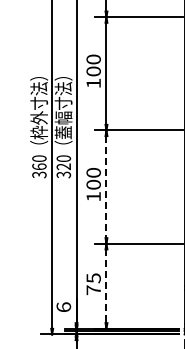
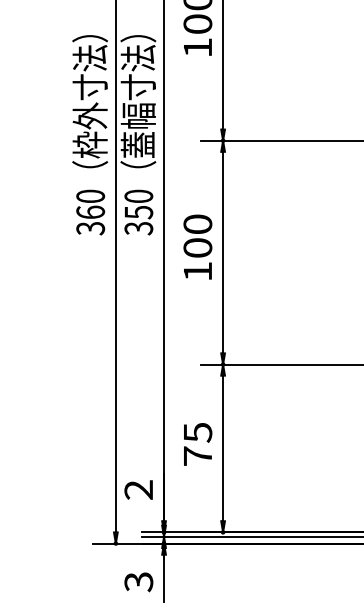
text: (63, 166) -> (138, 211), 320 -> 350
line: (106, 187) -> (223, 253), dashed -> solid
line: (106, 286) -> (223, 448), dashed -> solid
text: (63, 307) -> (138, 490), 6 -> 2

